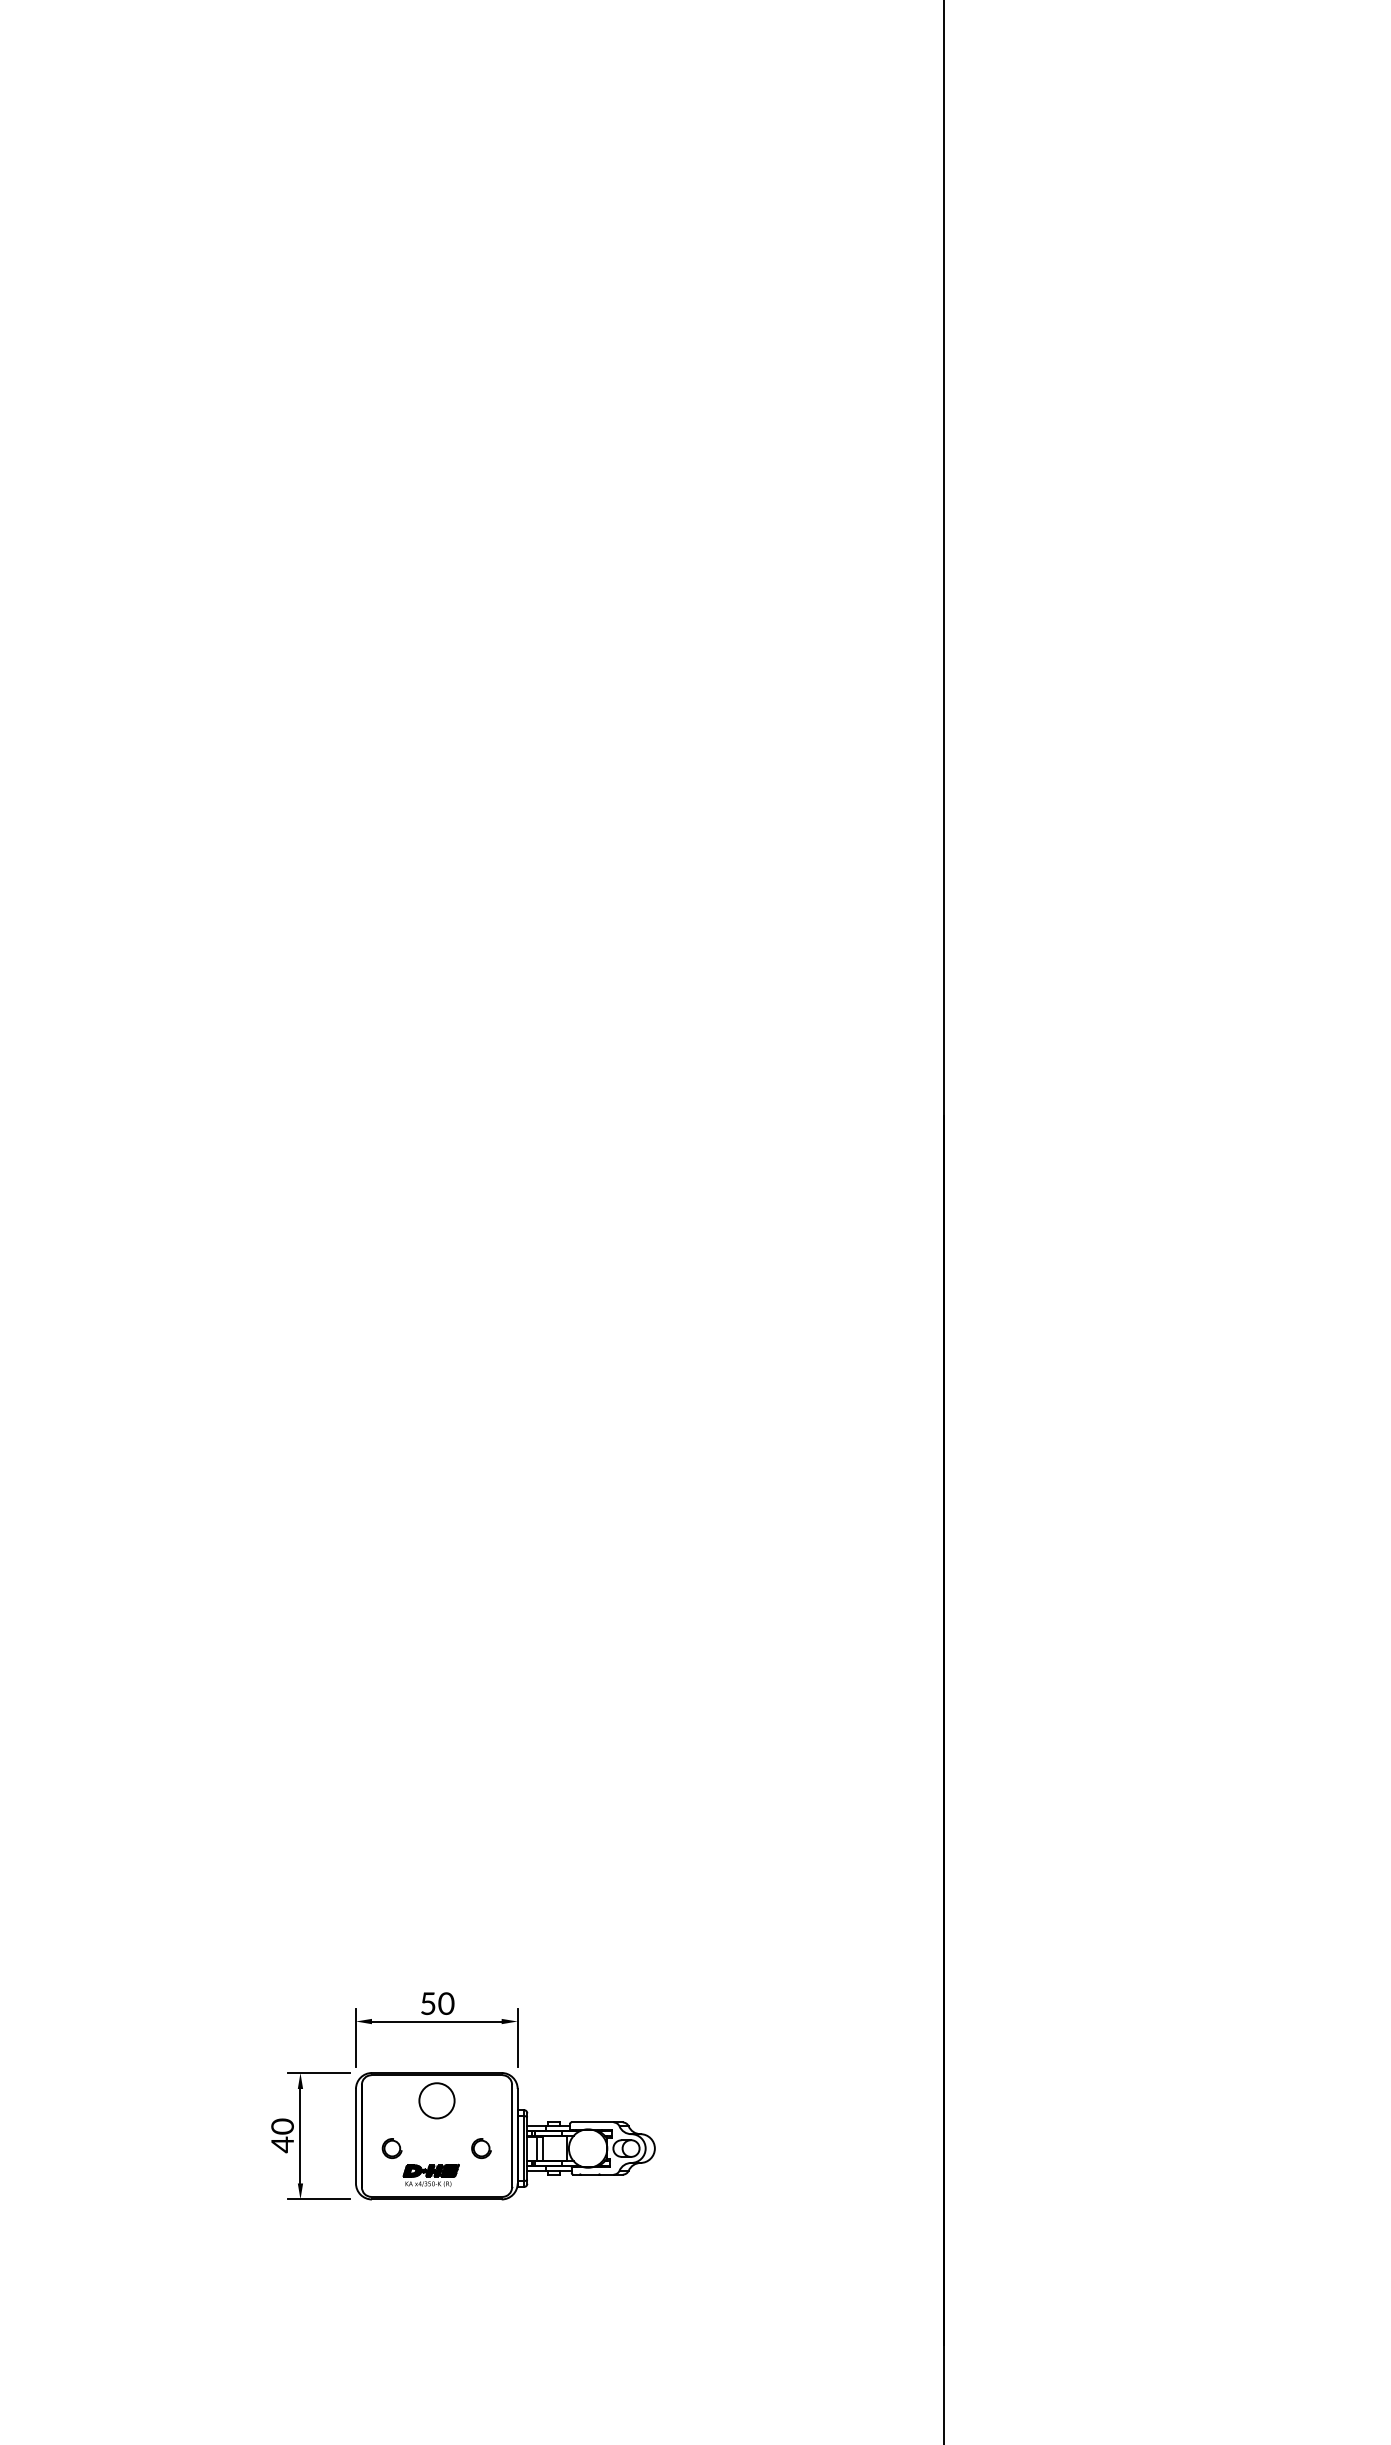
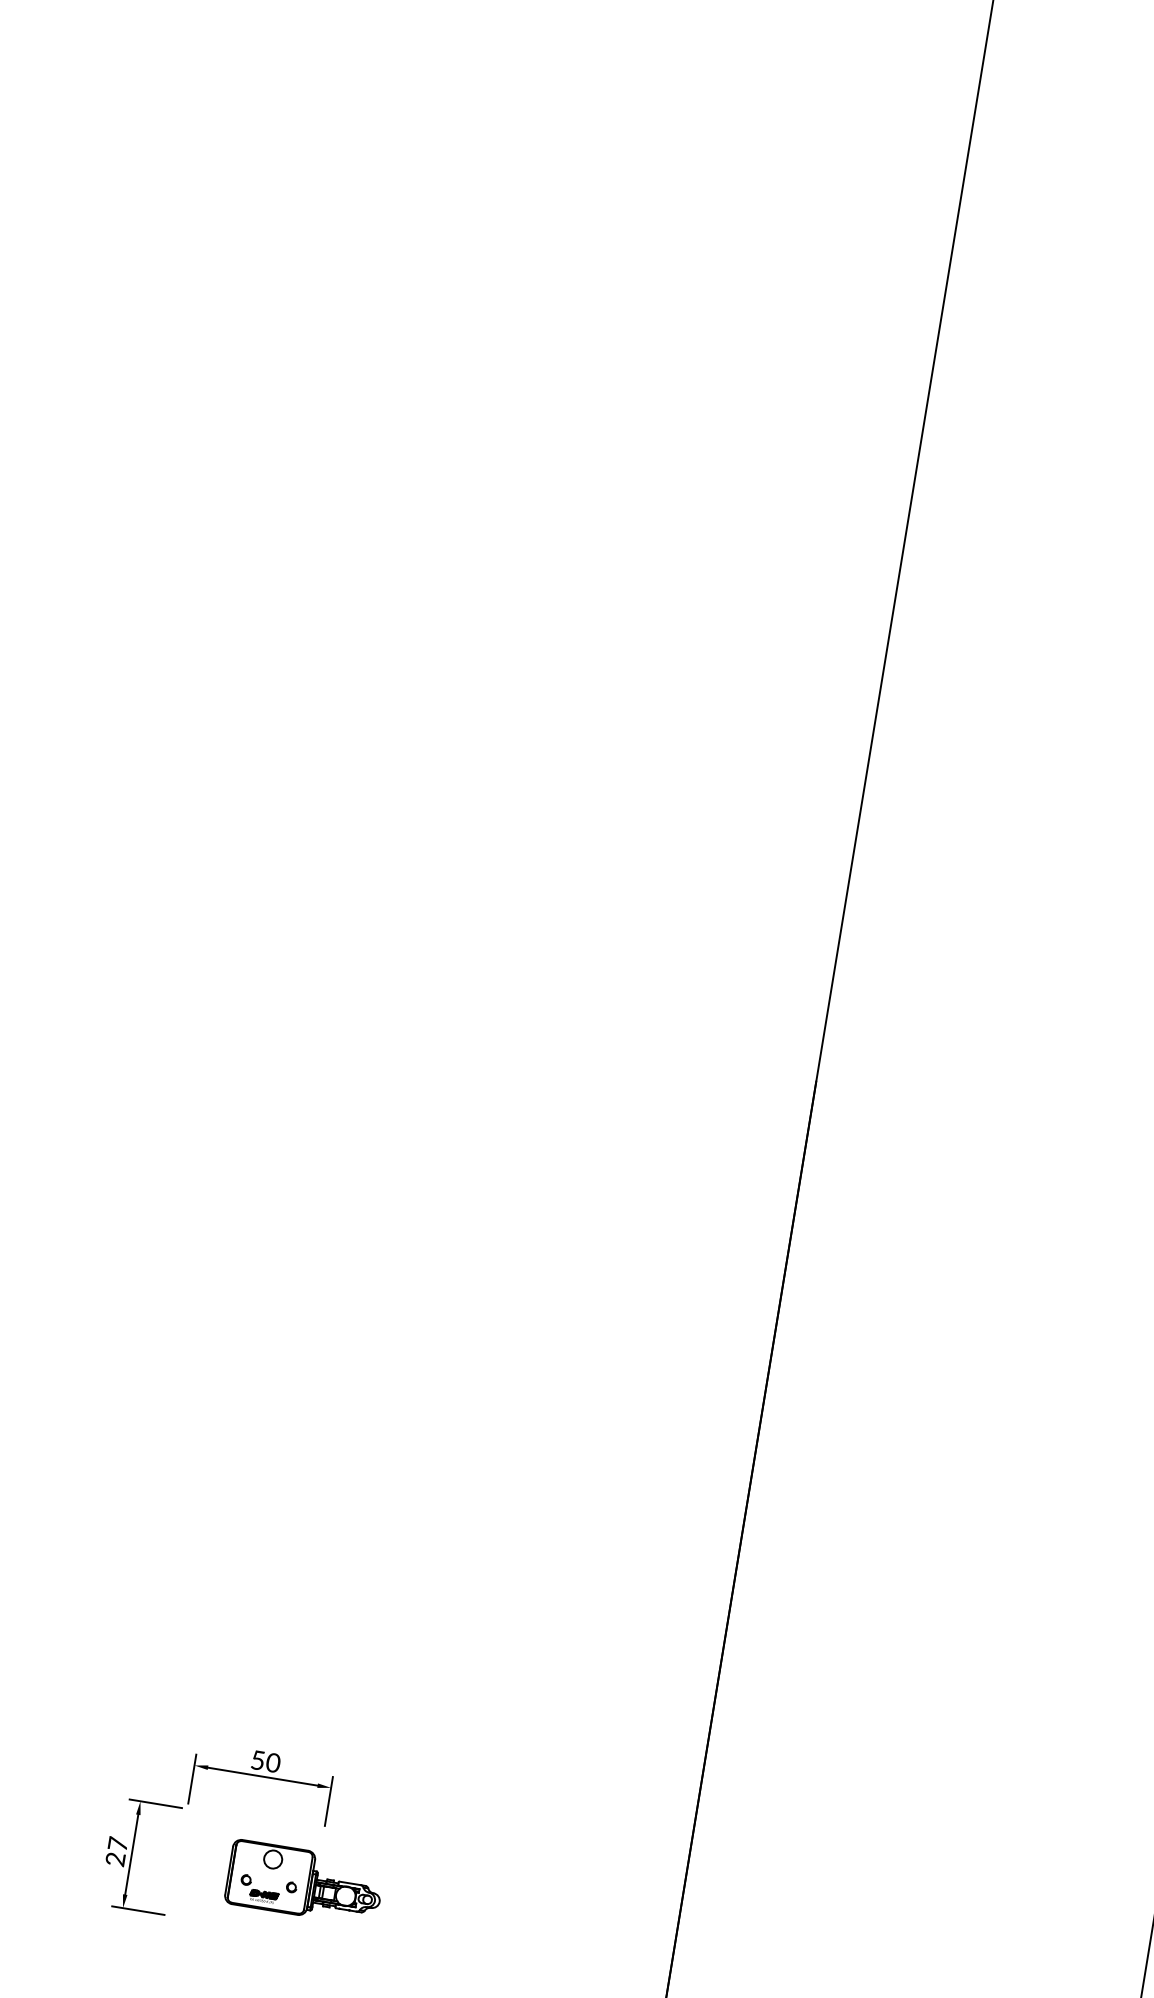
text: (282, 2135) -> (116, 1851), 40 -> 27
part: (505, 2136) -> (304, 1883), size x0.6

